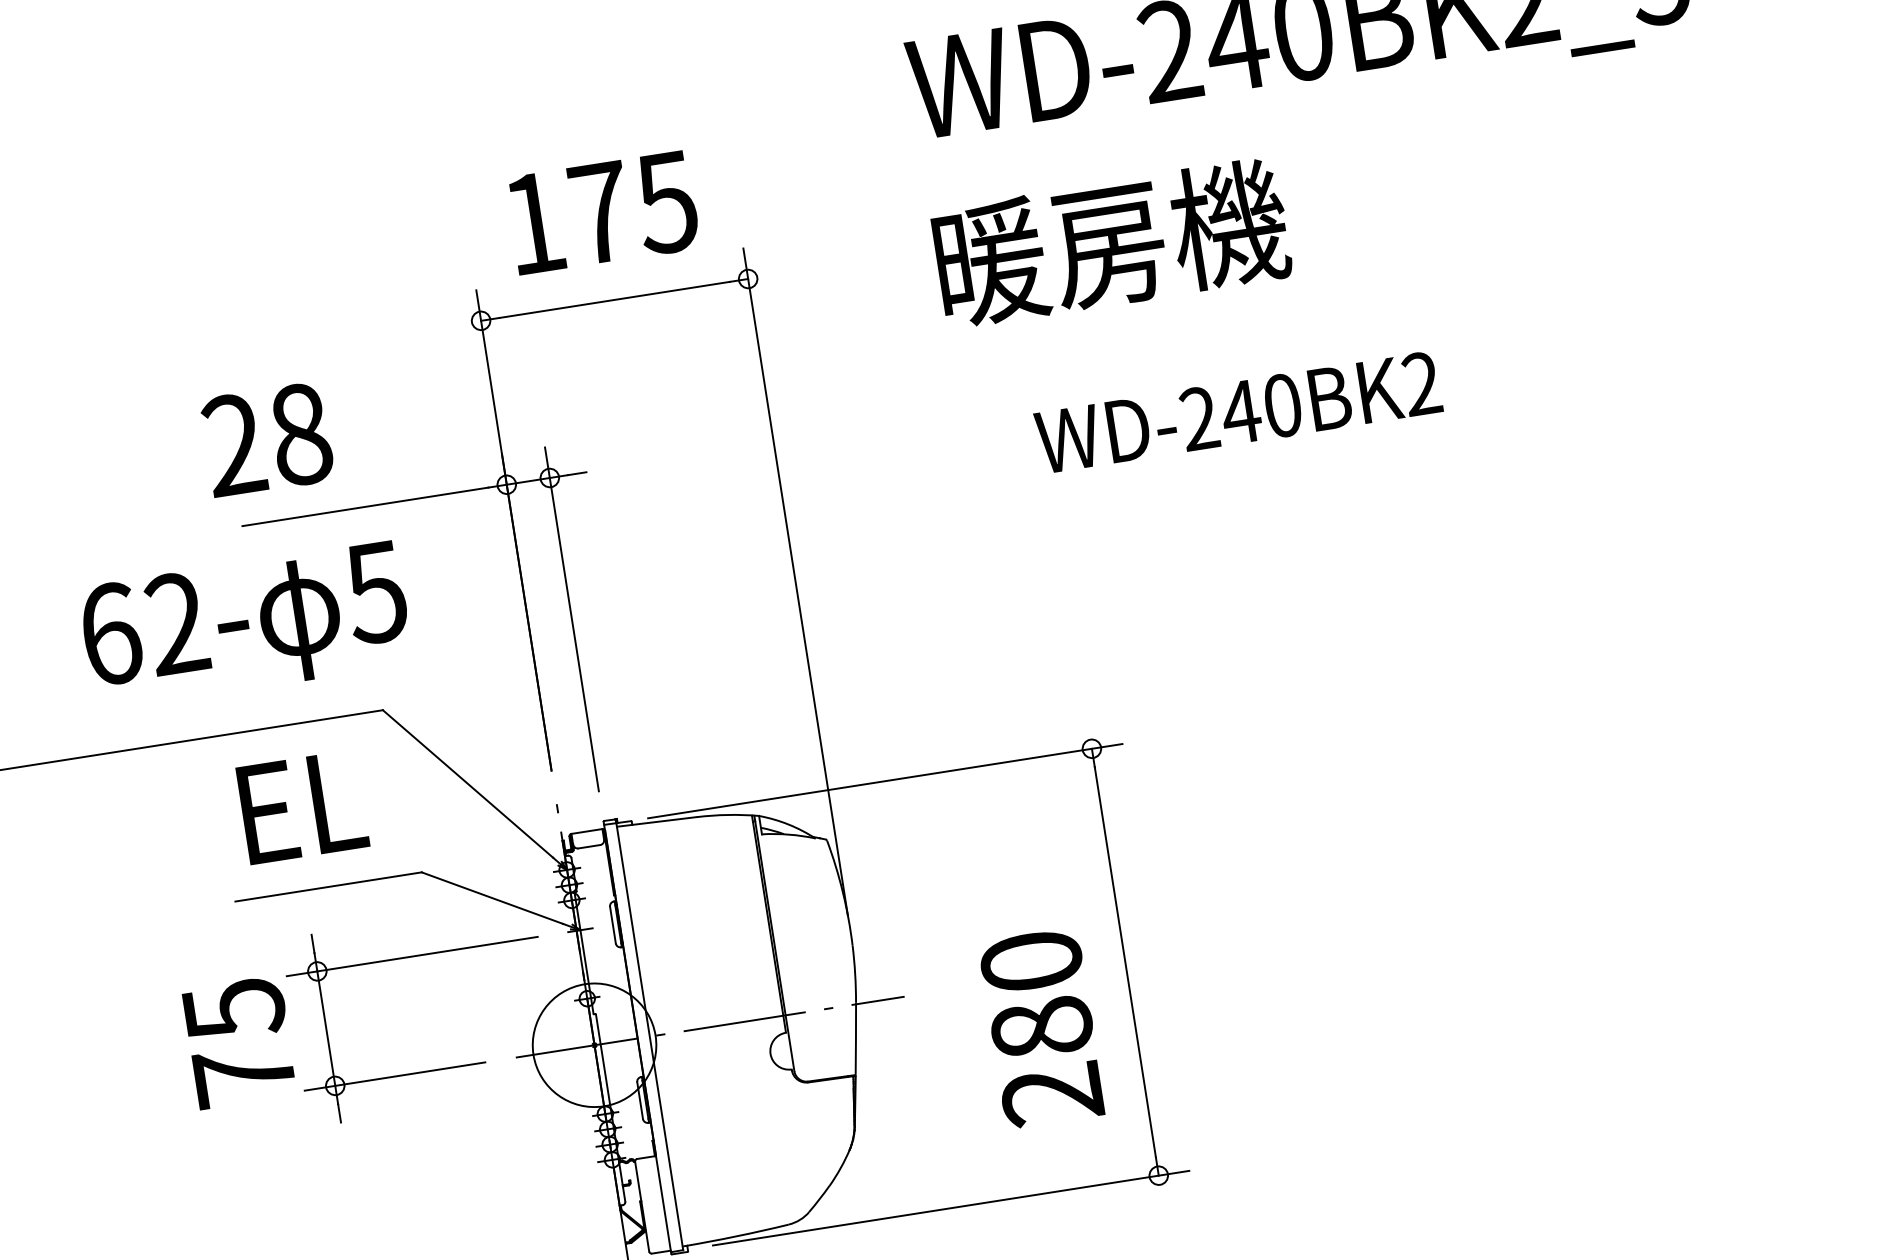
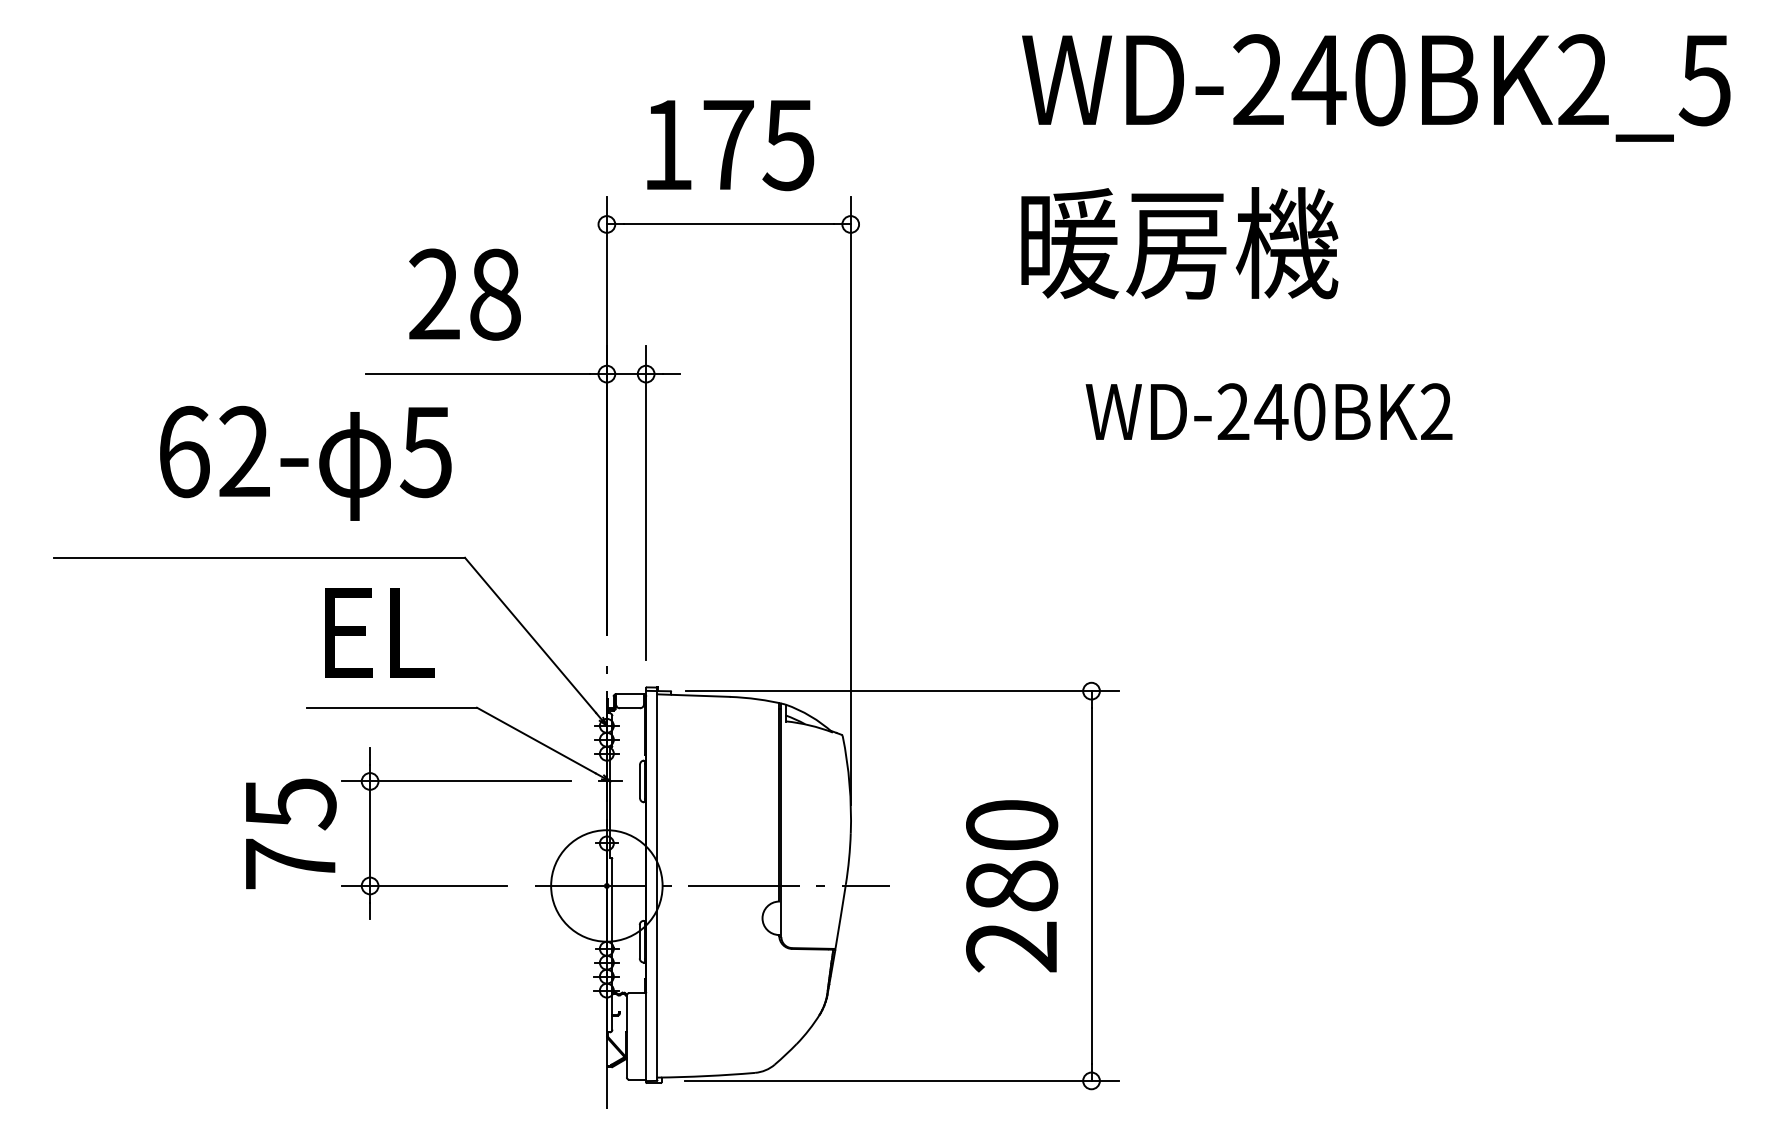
text: (267, 439) -> (464, 294), moved
text: (245, 624) -> (305, 462), moved
text: (1042, 1028) -> (1012, 886), moved

